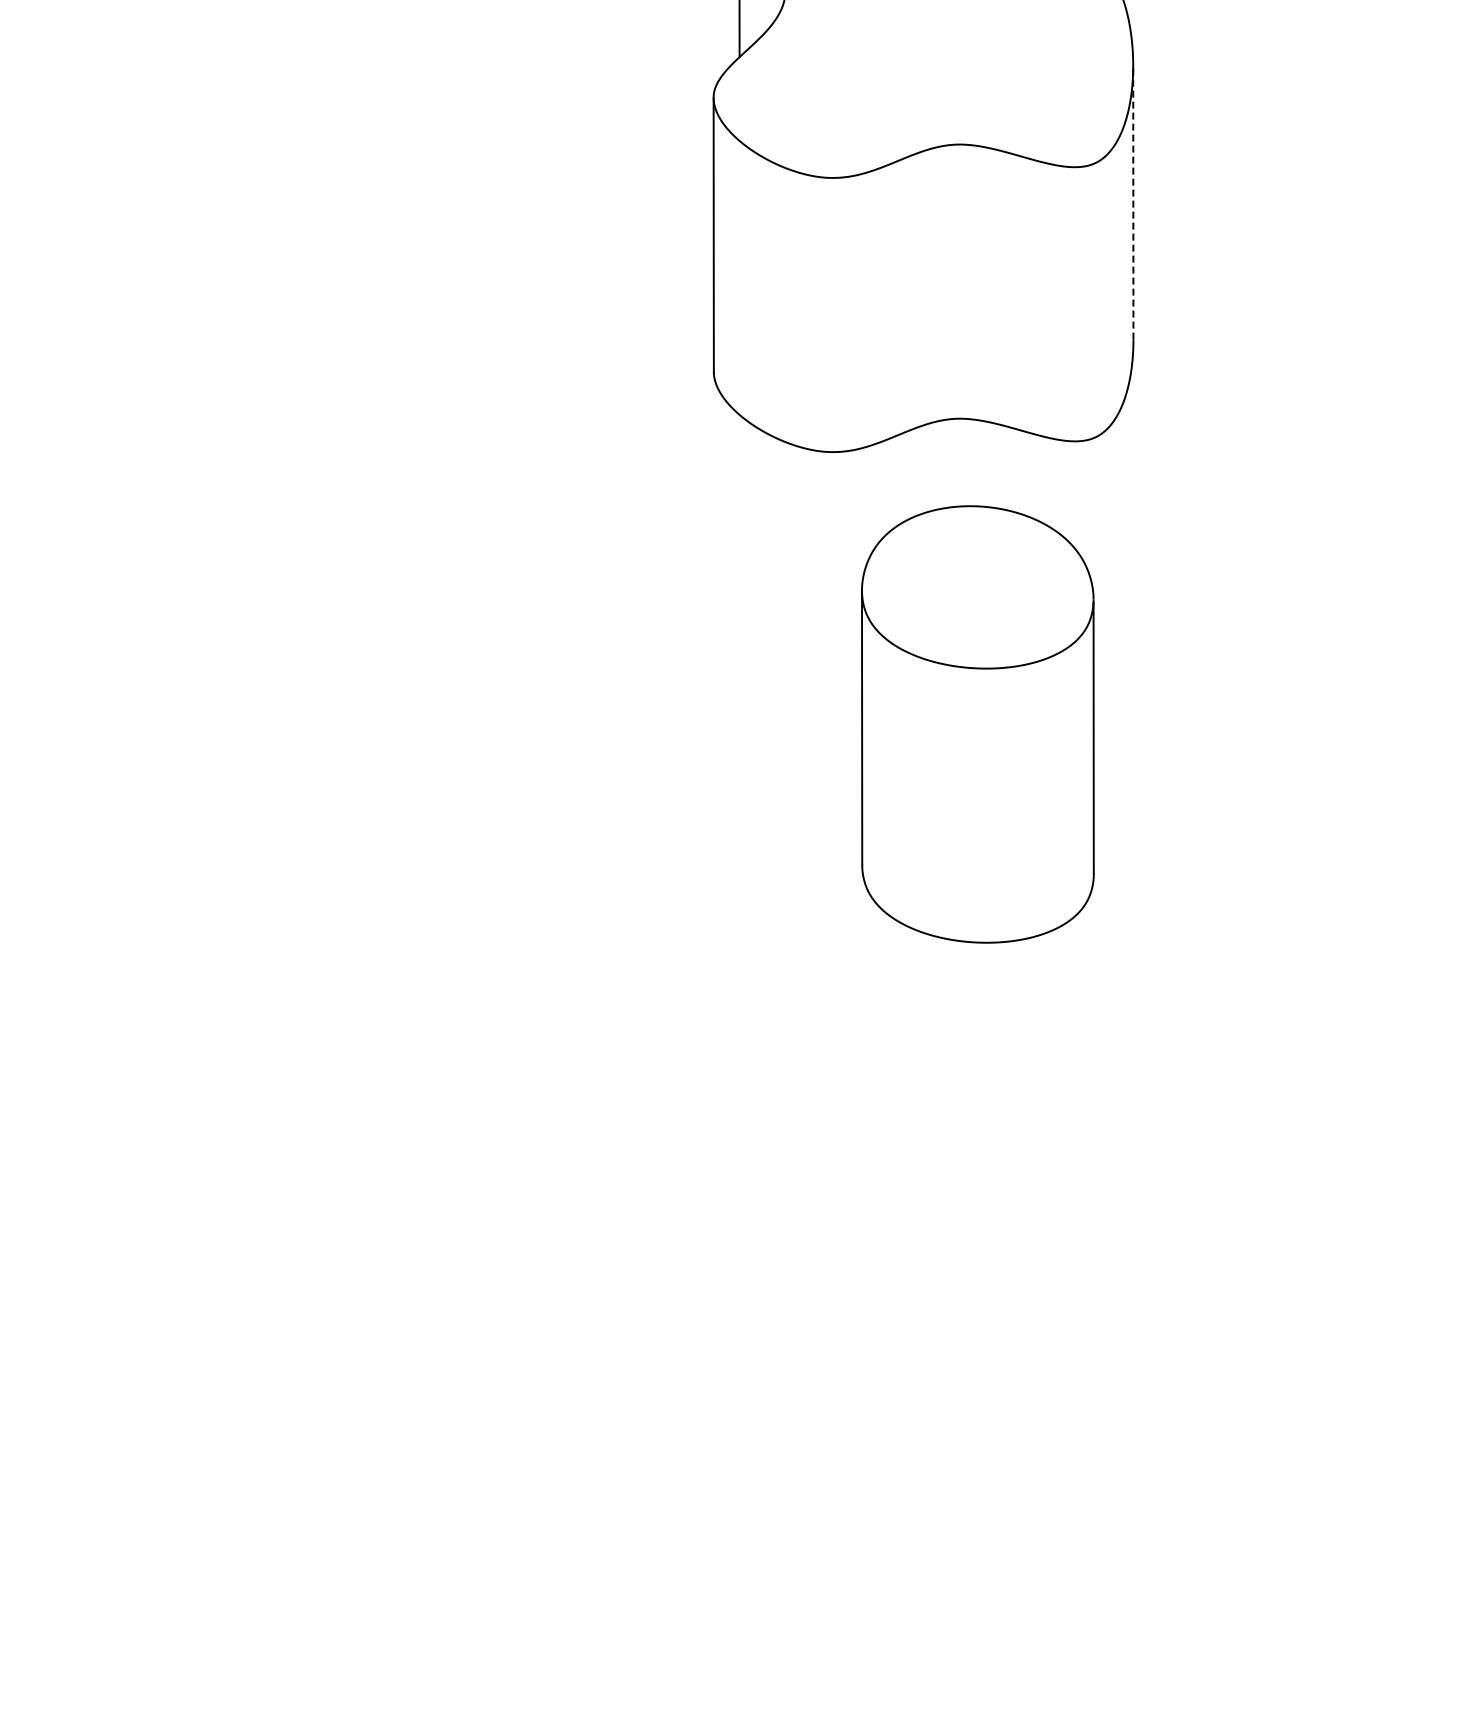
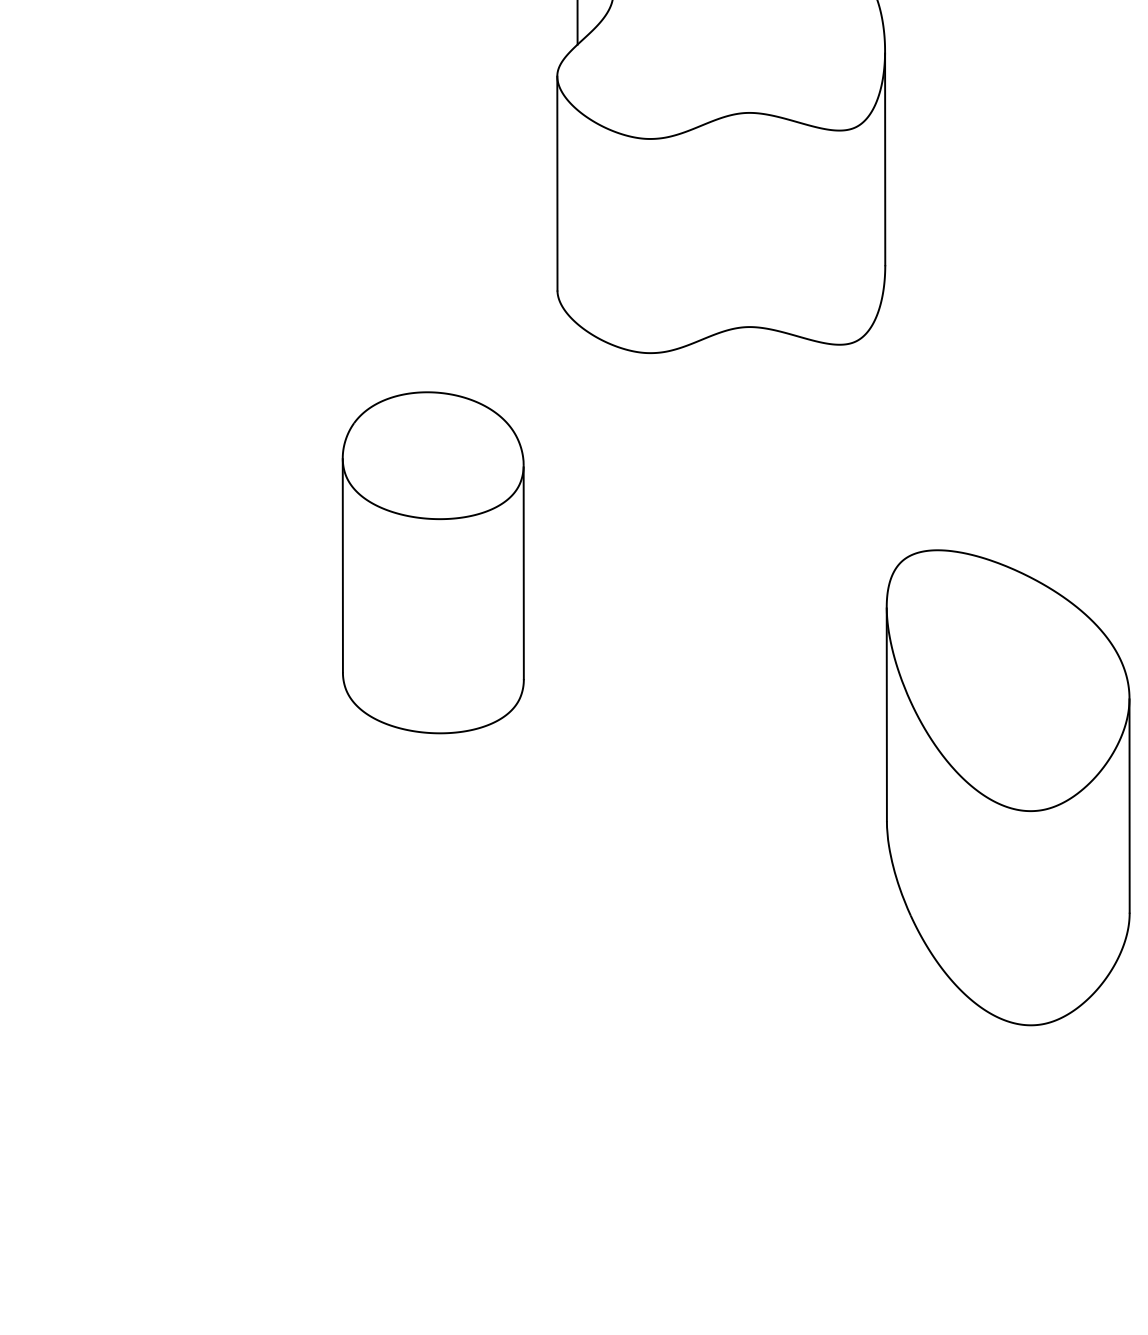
line: (1133, 204) -> (885, 159), dashed -> solid
part: (977, 724) -> (432, 562), moved
part: (1290, 1008) -> (1007, 787), added

